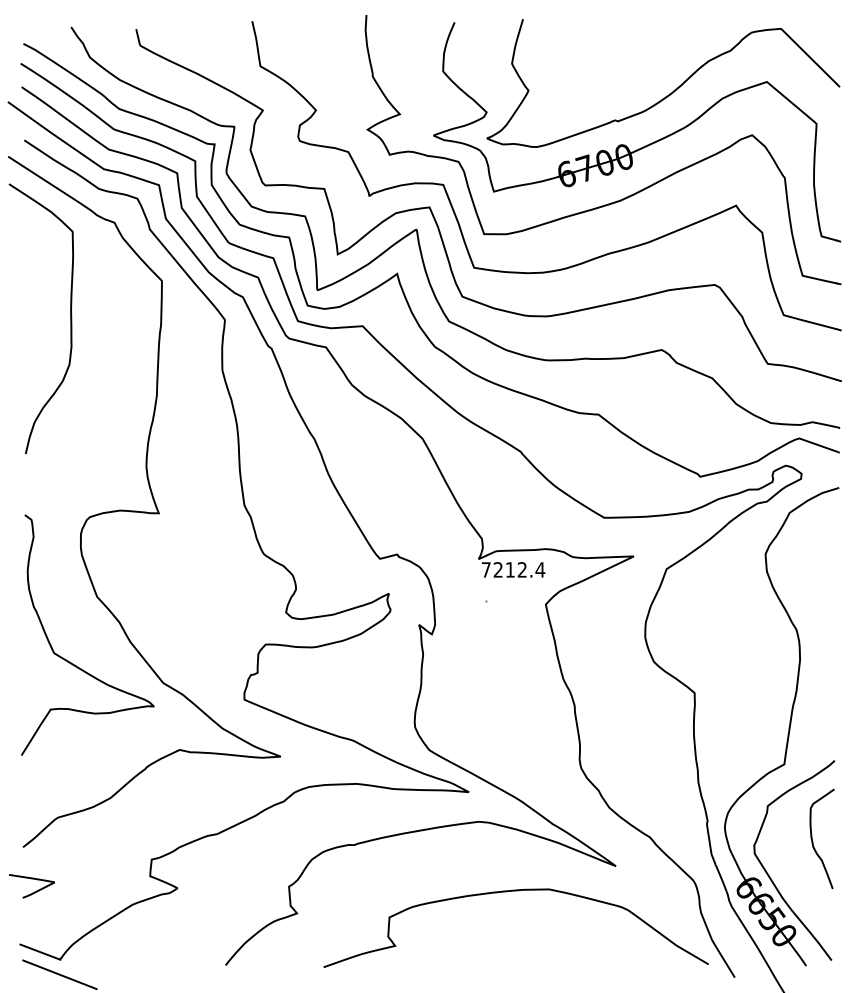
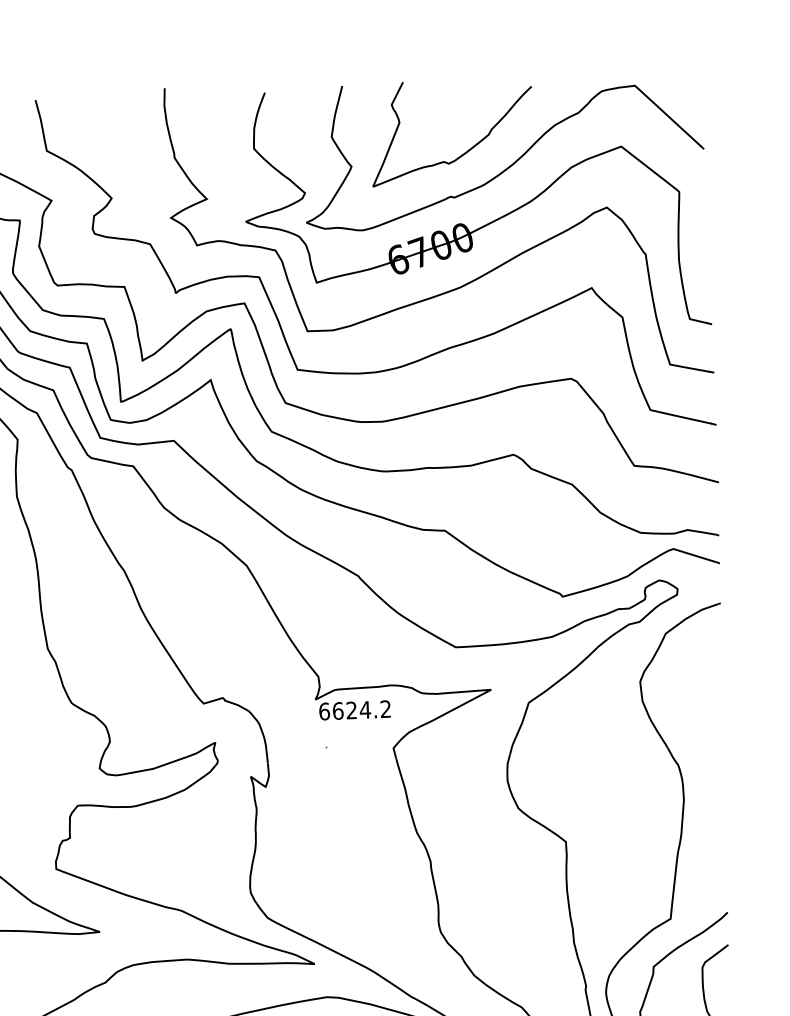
curve: (631, 79) -> (467, 149), added
text: (513, 569) -> (355, 709), 7212.4 -> 6624.2

